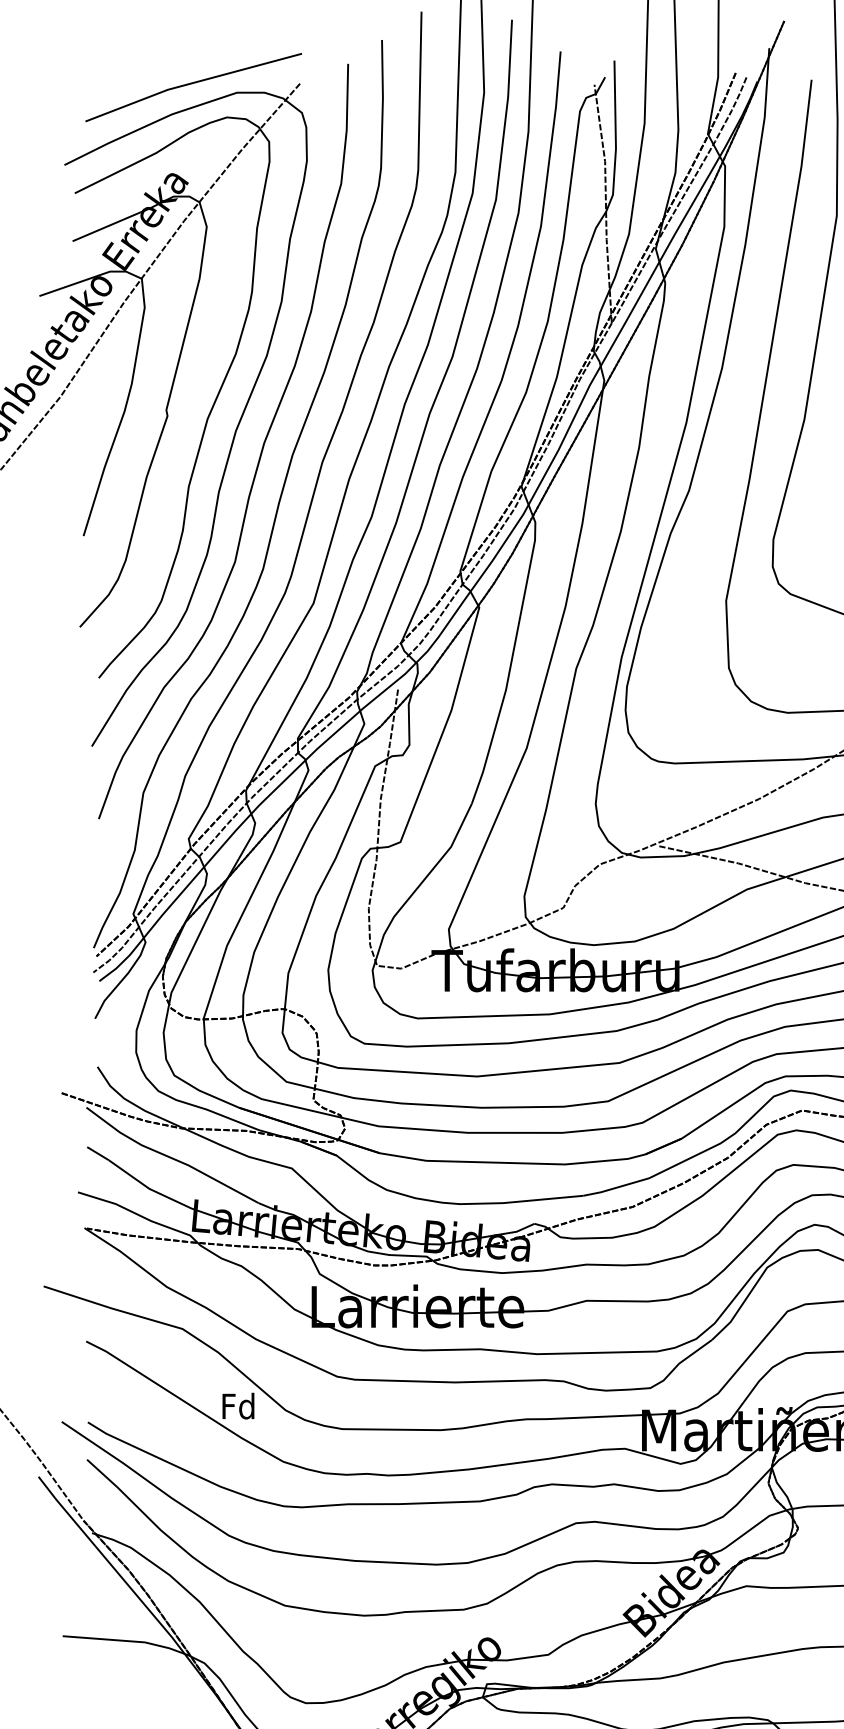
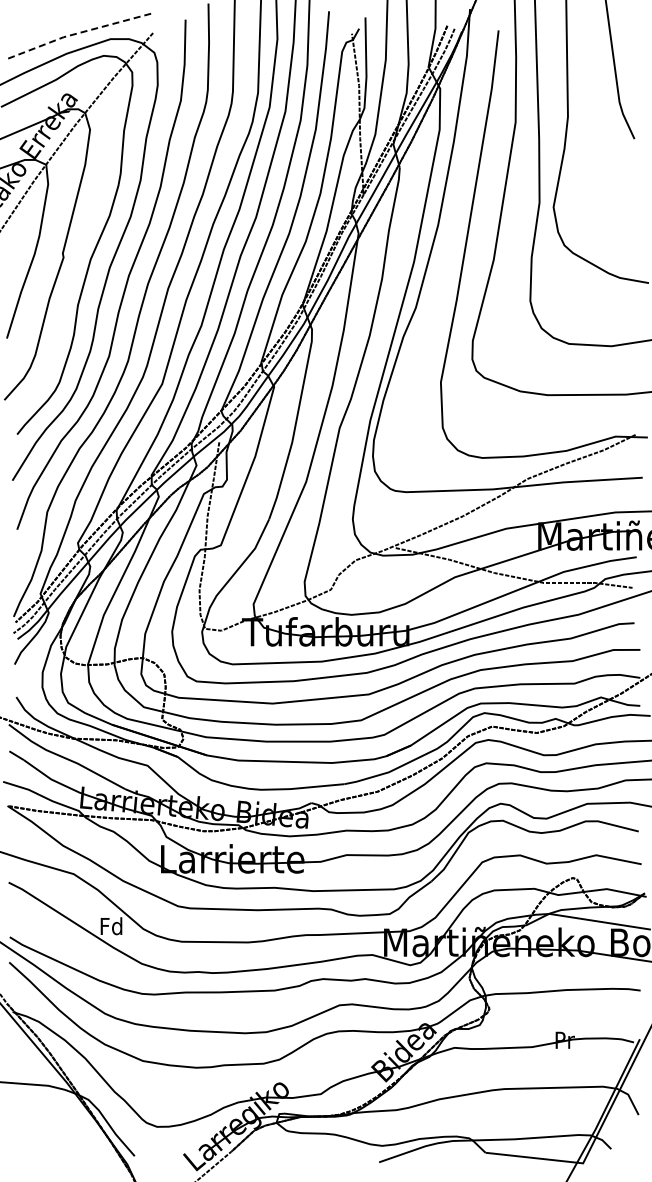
line: (192, 82) -> (80, 32), solid -> dashed

